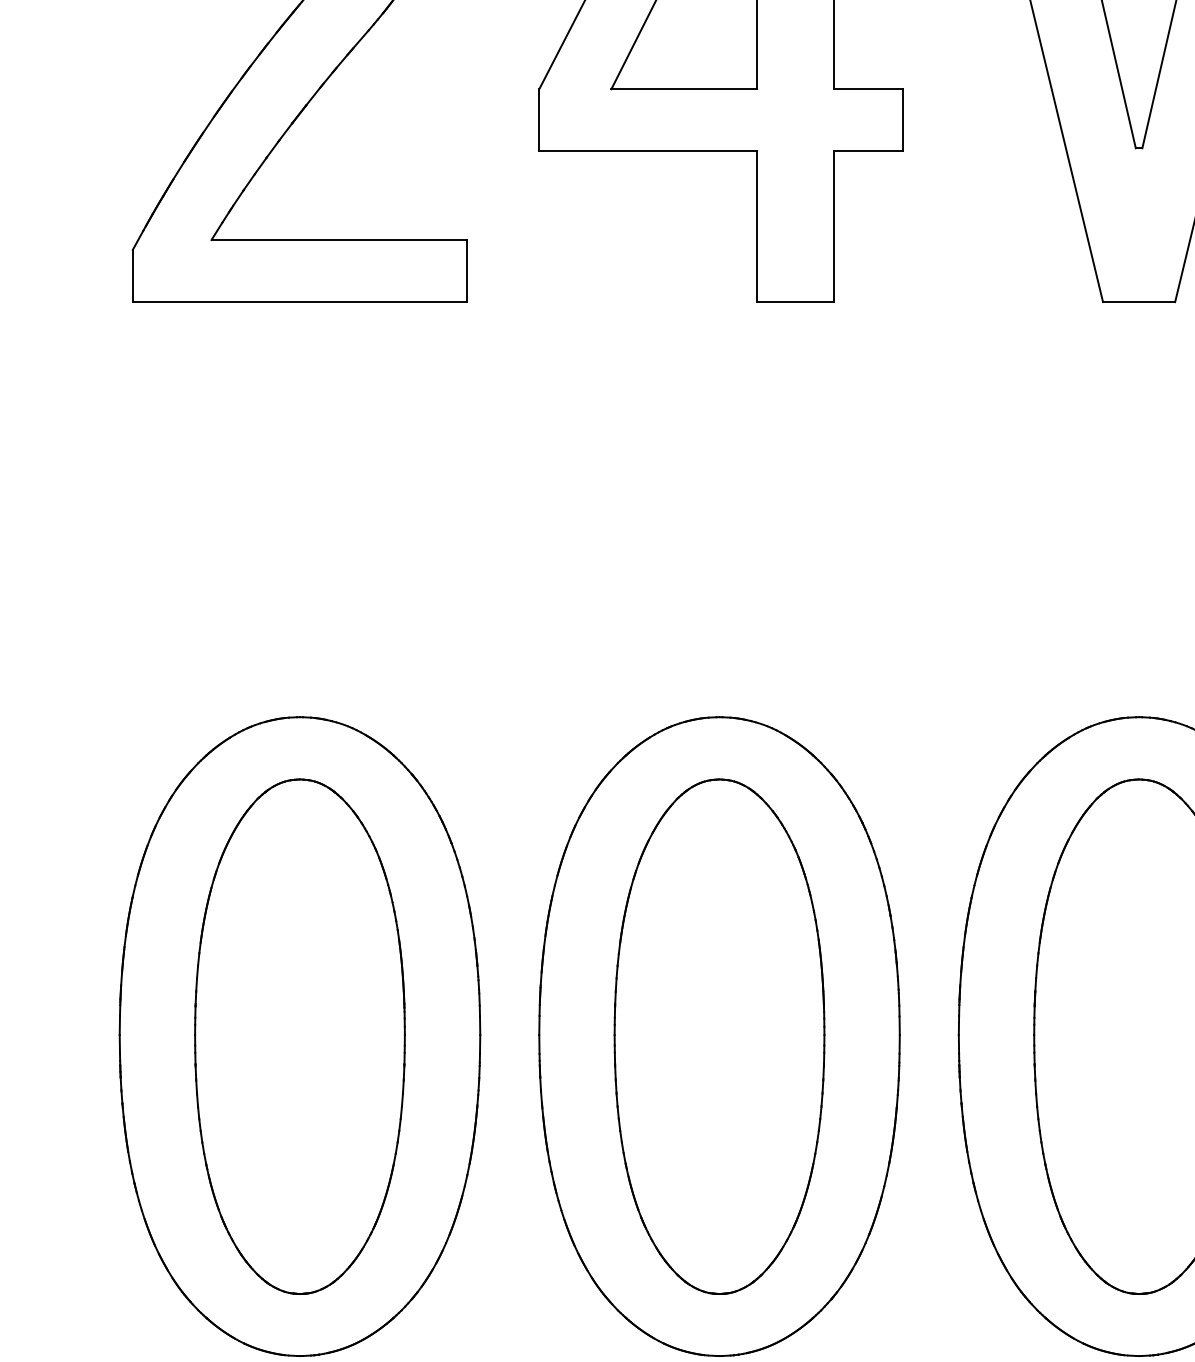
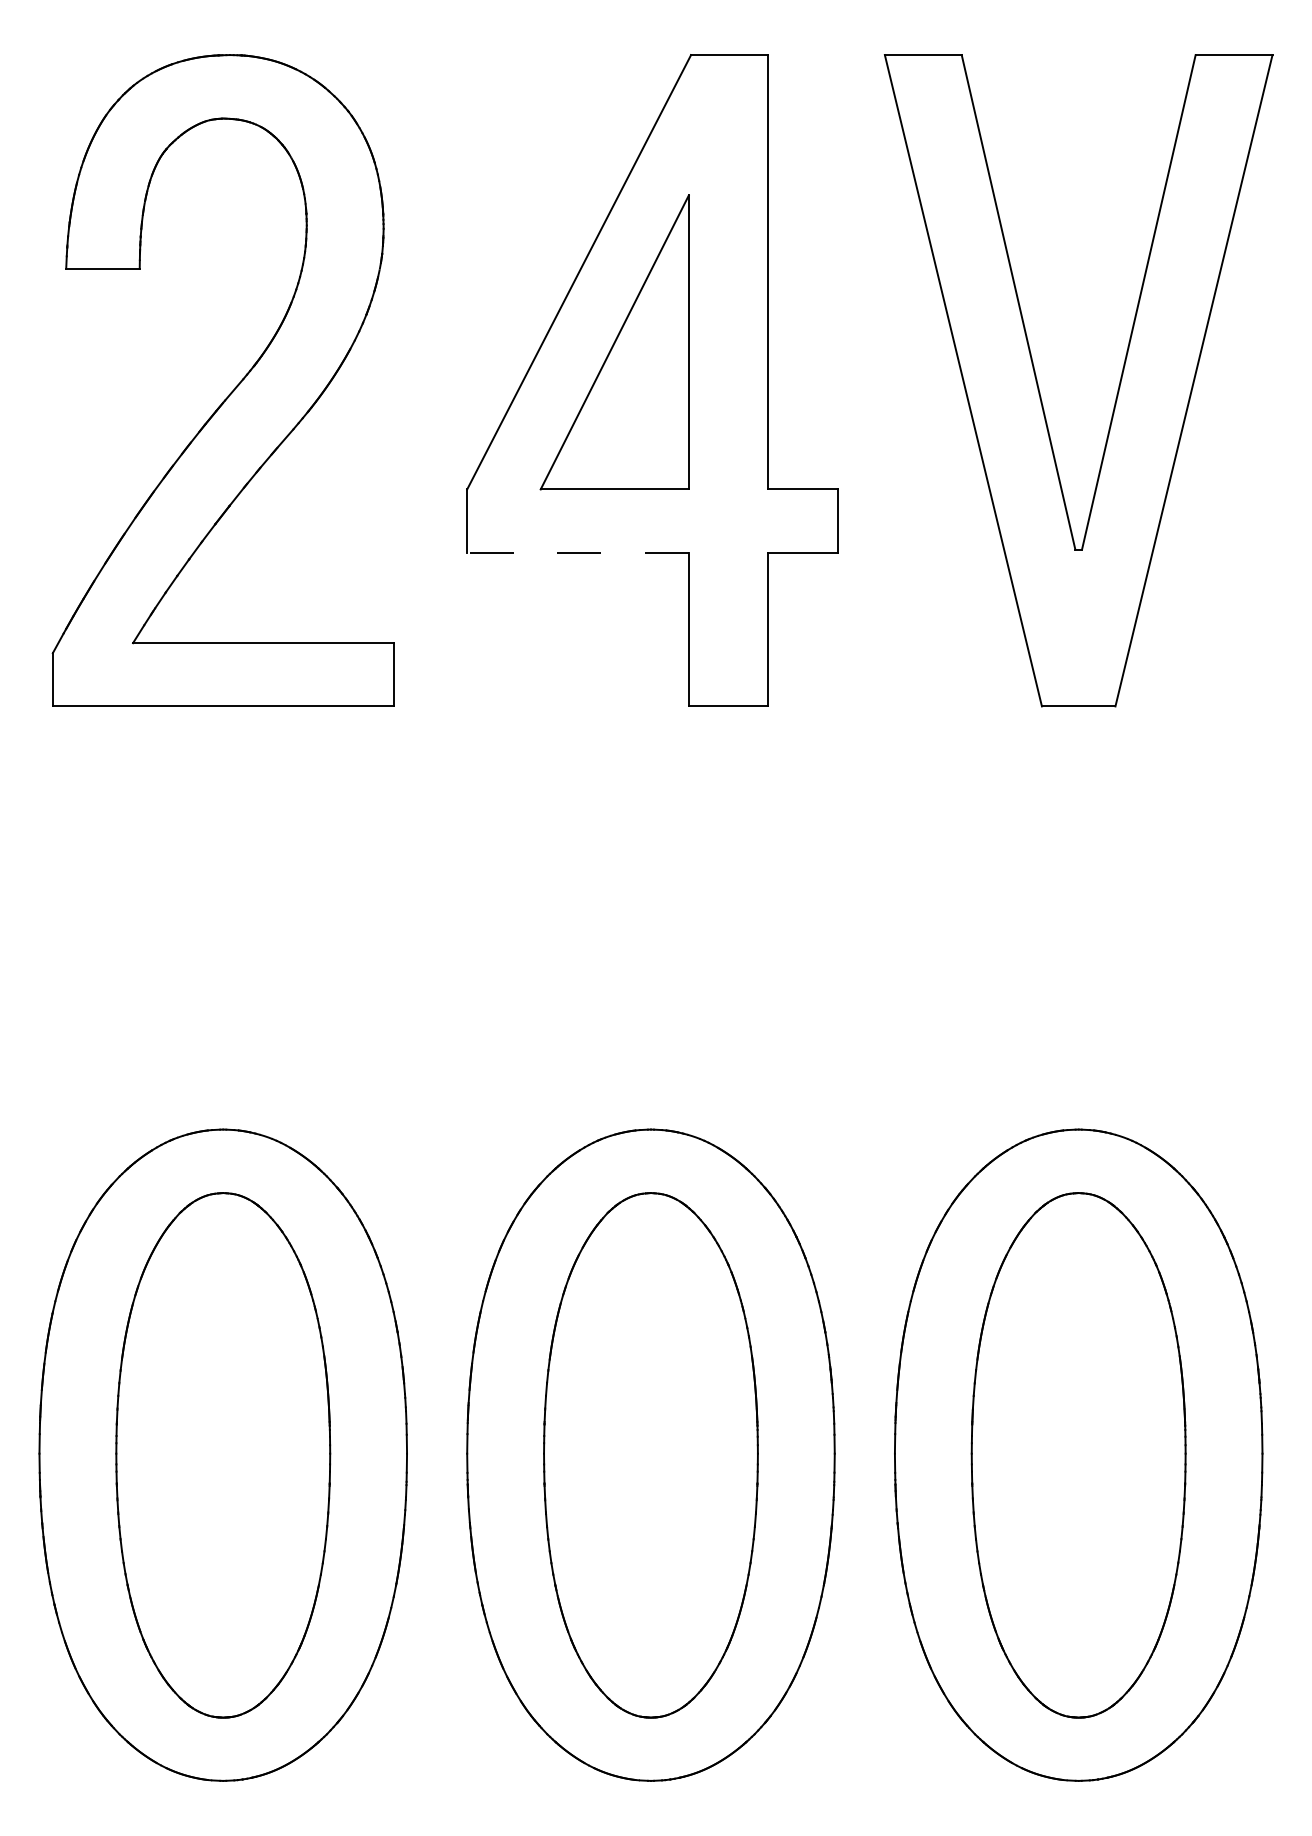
line: (648, 151) -> (578, 552), solid -> dashed

